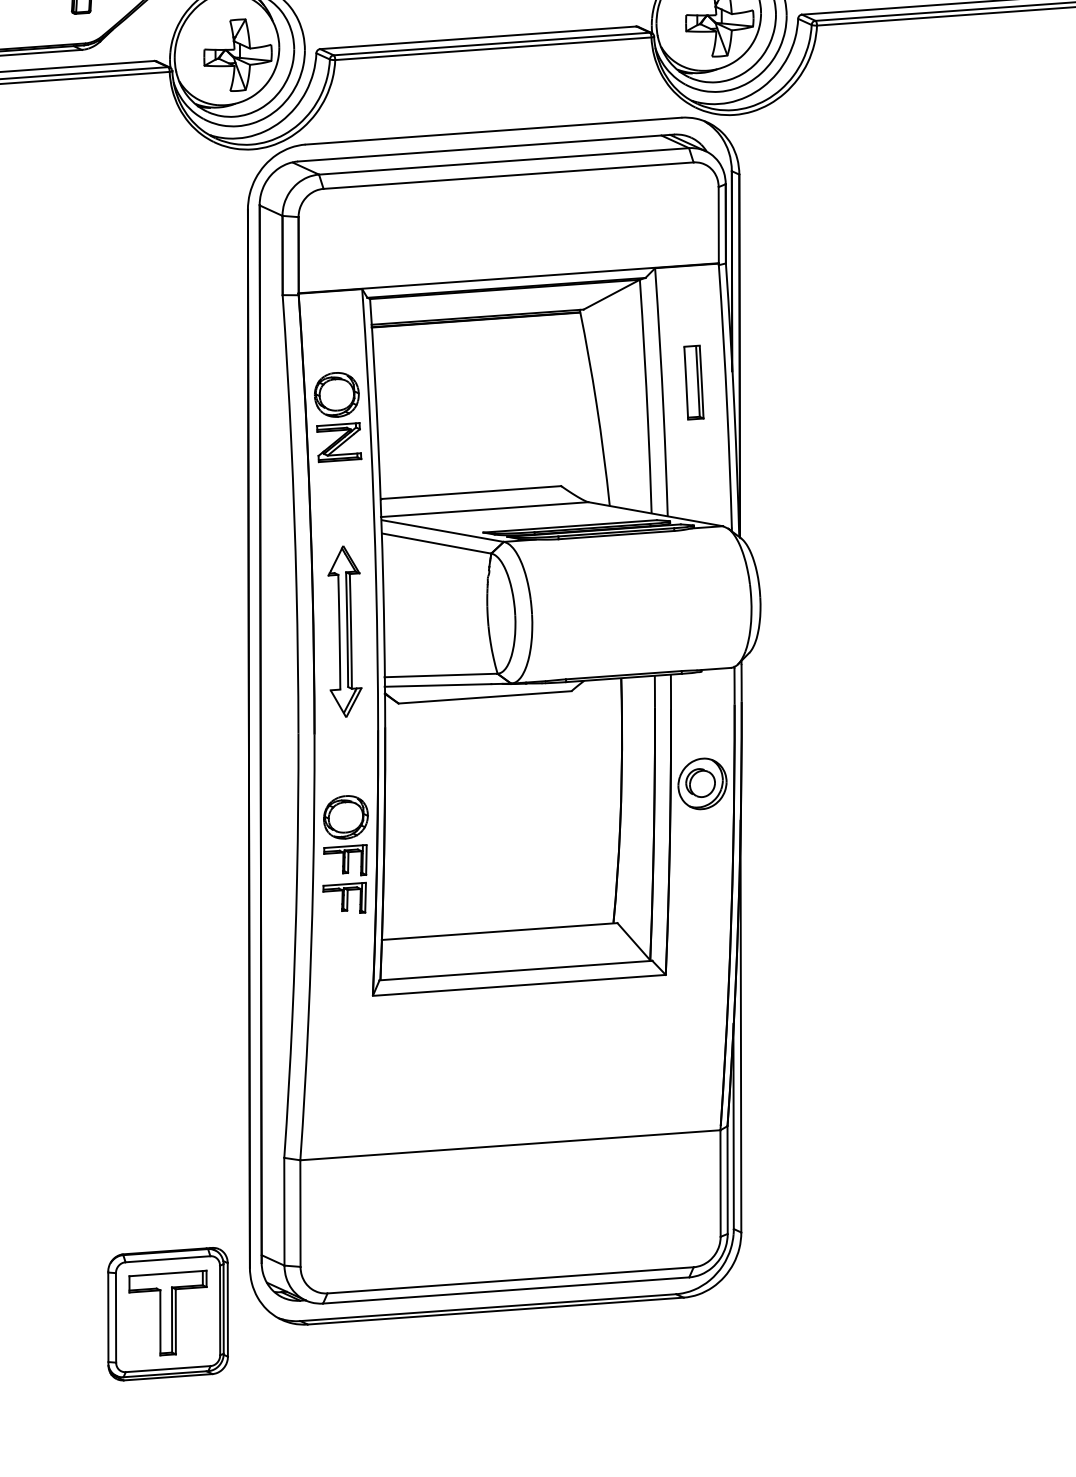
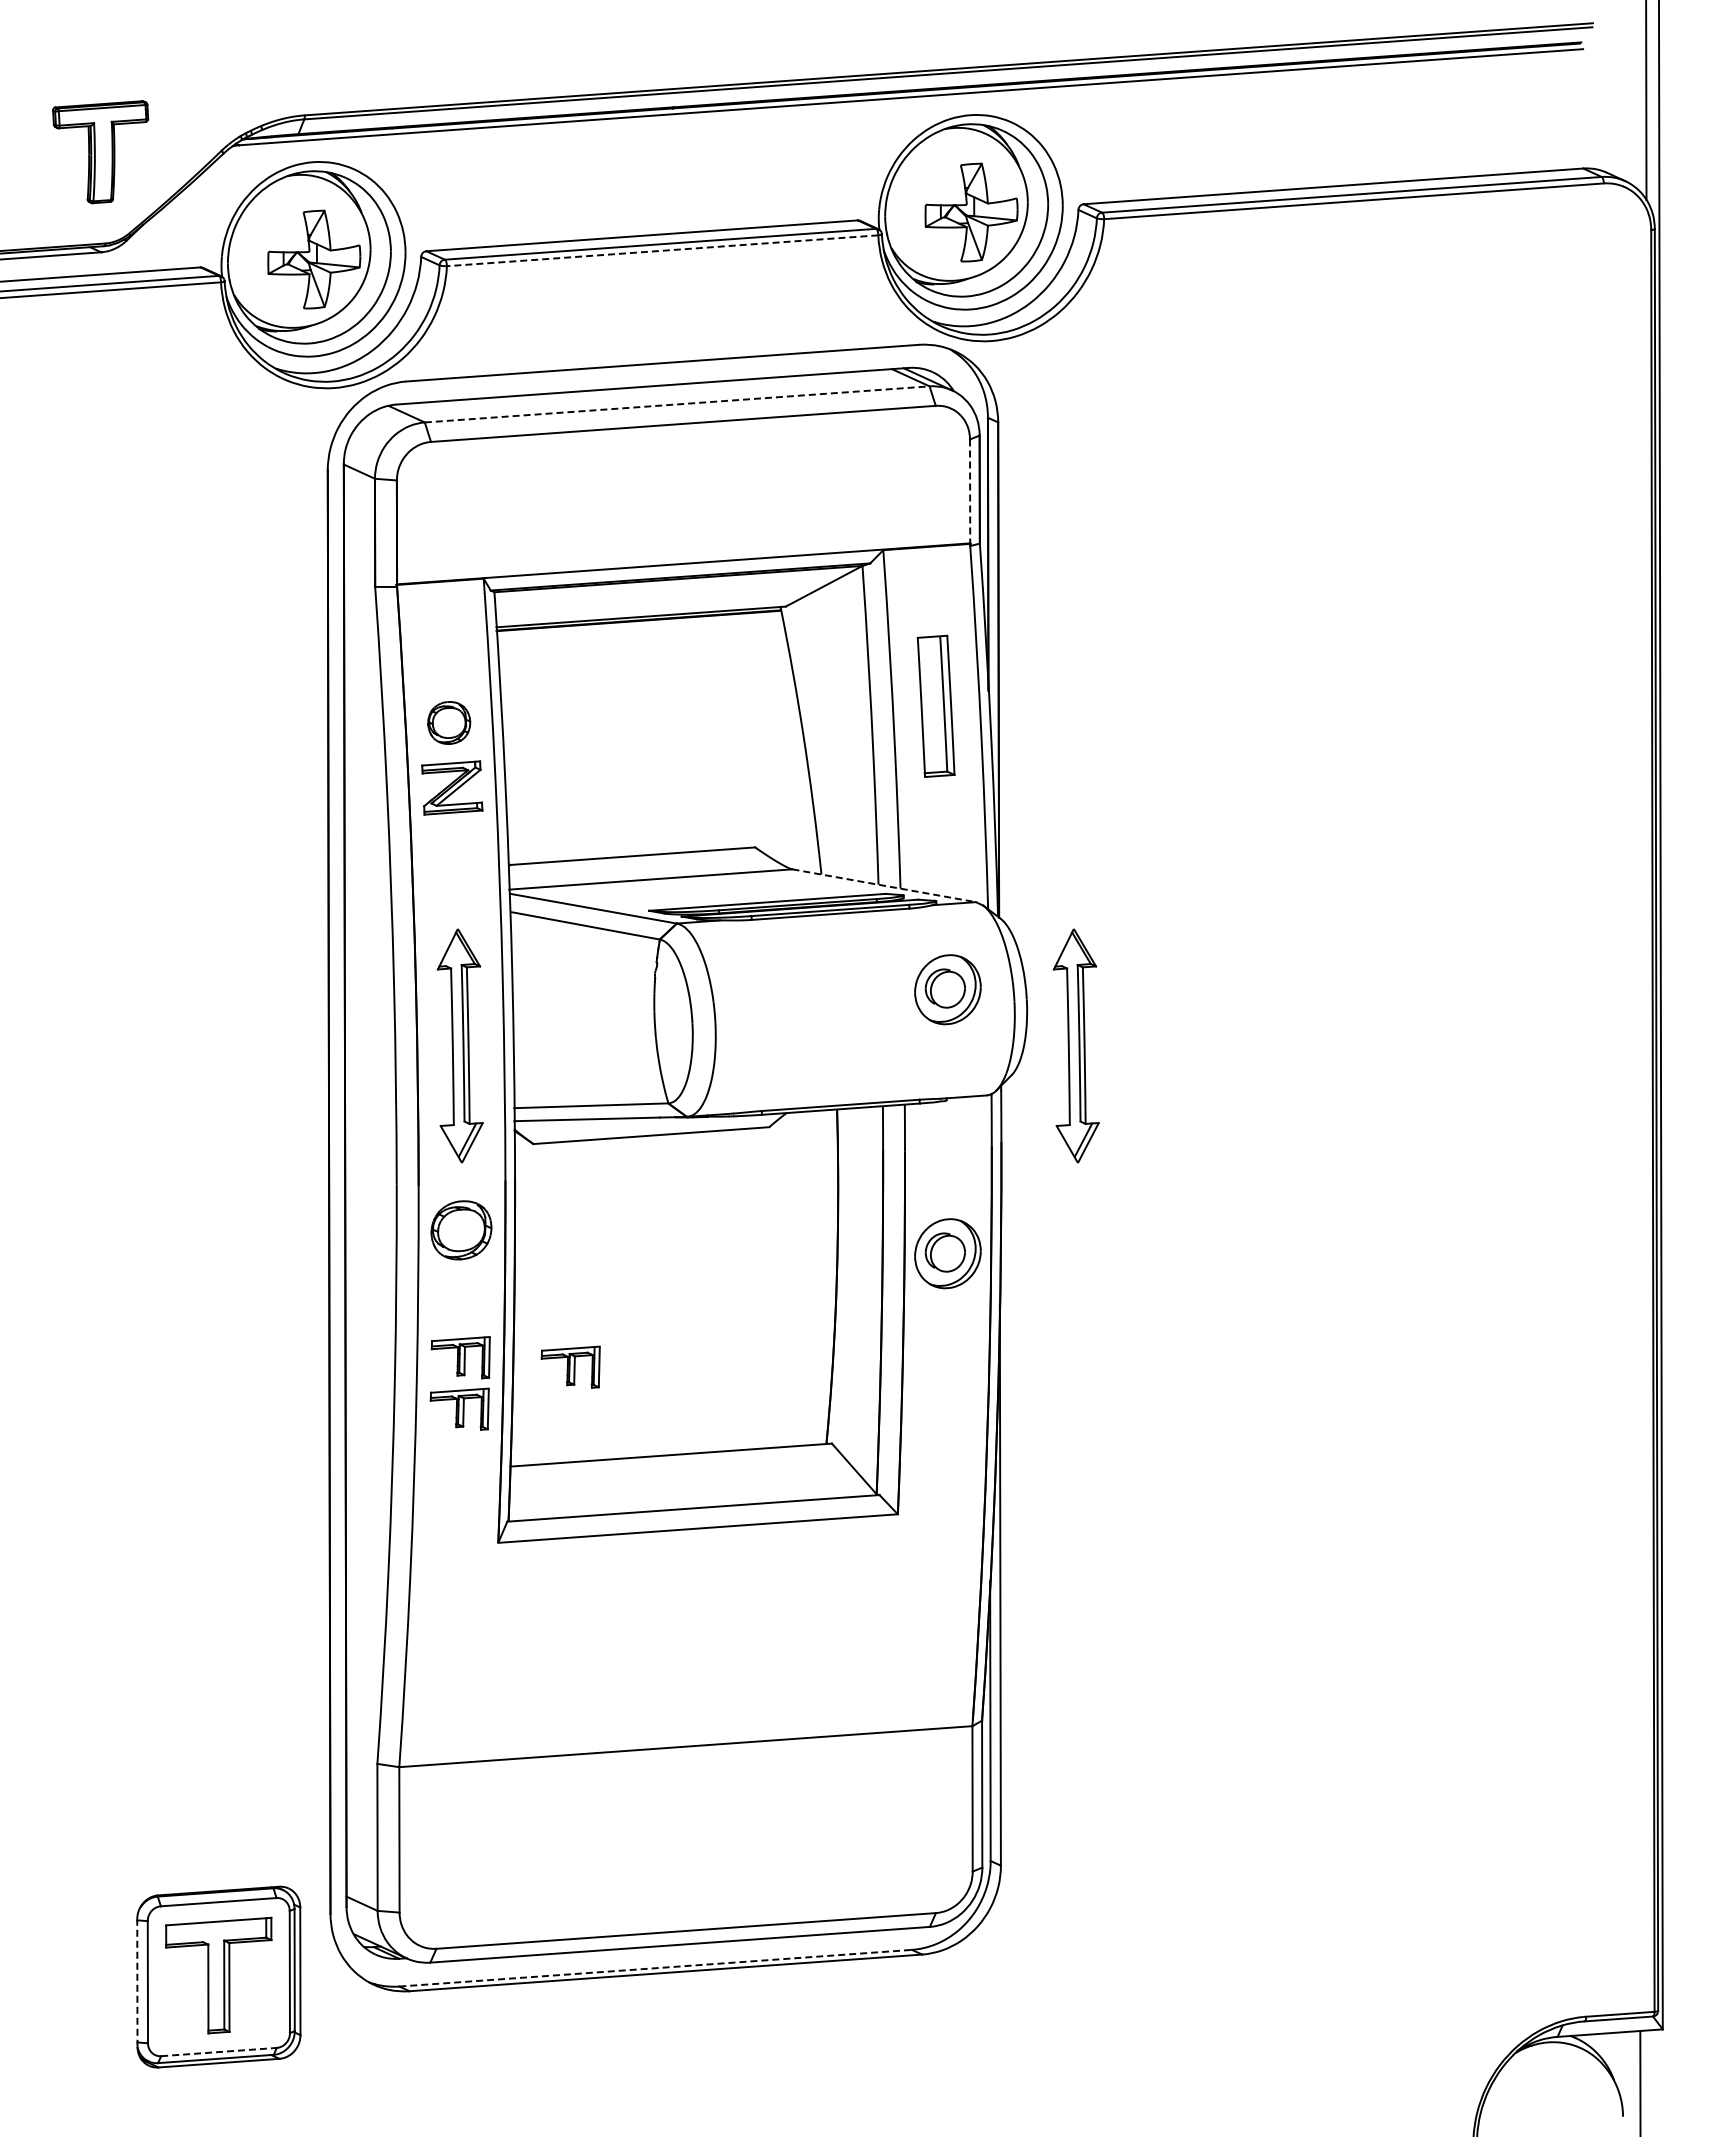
line: (493, 48) -> (662, 250), solid -> dashed
line: (504, 161) -> (677, 404), solid -> dashed
line: (719, 225) -> (970, 491), solid -> dashed
part: (694, 382) -> (936, 705), size x1.4
part: (337, 394) -> (449, 722), size x0.7
line: (655, 514) -> (884, 885), solid -> dashed
part: (702, 590) -> (947, 989), added
part: (796, 631) -> (1075, 1045), added
part: (345, 817) -> (461, 1230), moved
part: (425, 866) -> (570, 1366), added
line: (488, 1307) -> (655, 1968), solid -> dashed
line: (108, 1318) -> (137, 1982), solid -> dashed
line: (168, 1369) -> (219, 2052), solid -> dashed

